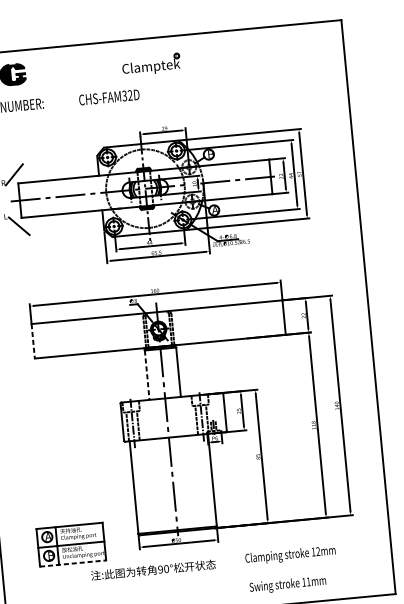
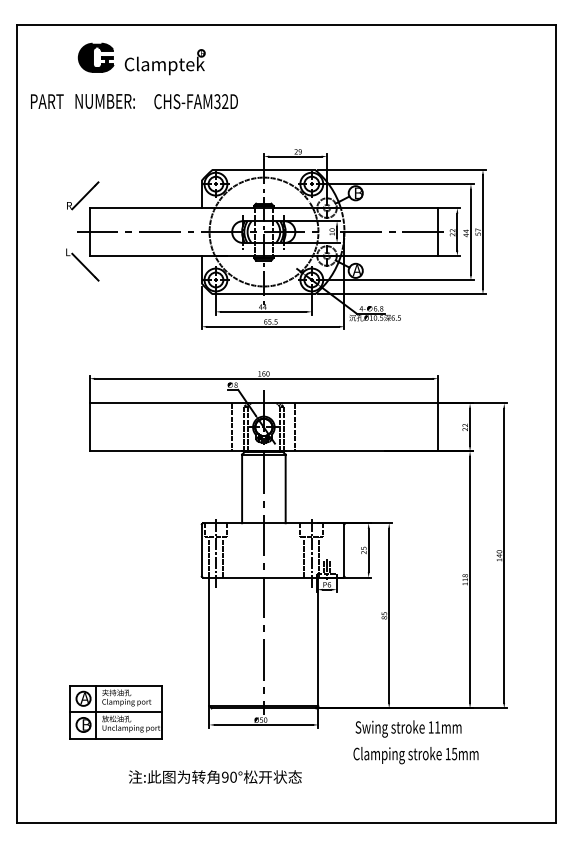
part: (150, 65) -> (164, 62), moved
text: (108, 97) -> (195, 101), moved
line: (181, 327) -> (295, 427), added
line: (136, 331) -> (232, 427), added
line: (33, 341) -> (89, 427), dashed -> solid
line: (147, 375) -> (242, 489), dashed -> solid
text: (318, 551) -> (454, 753), 12mm -> 15mm
line: (73, 563) -> (115, 738), dashed -> solid
text: (152, 569) -> (214, 776), moved
text: (287, 584) -> (408, 728), moved

